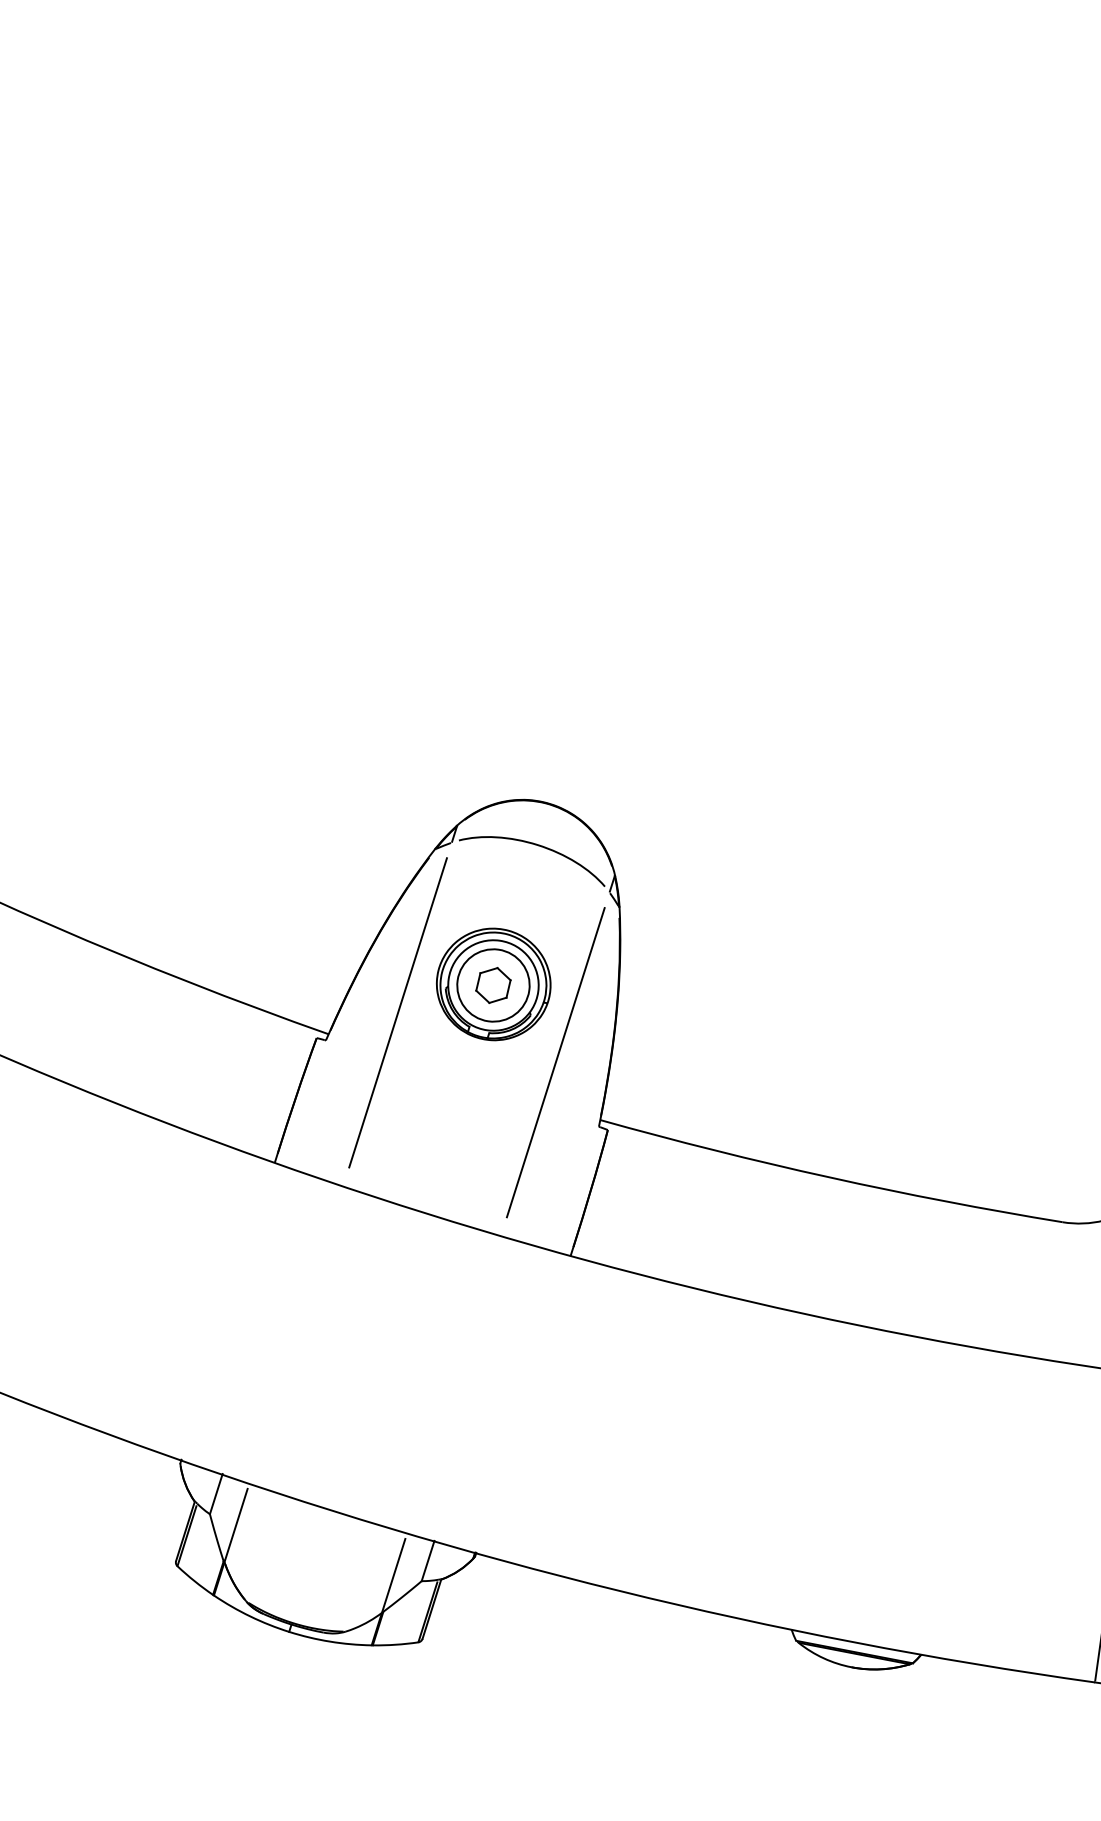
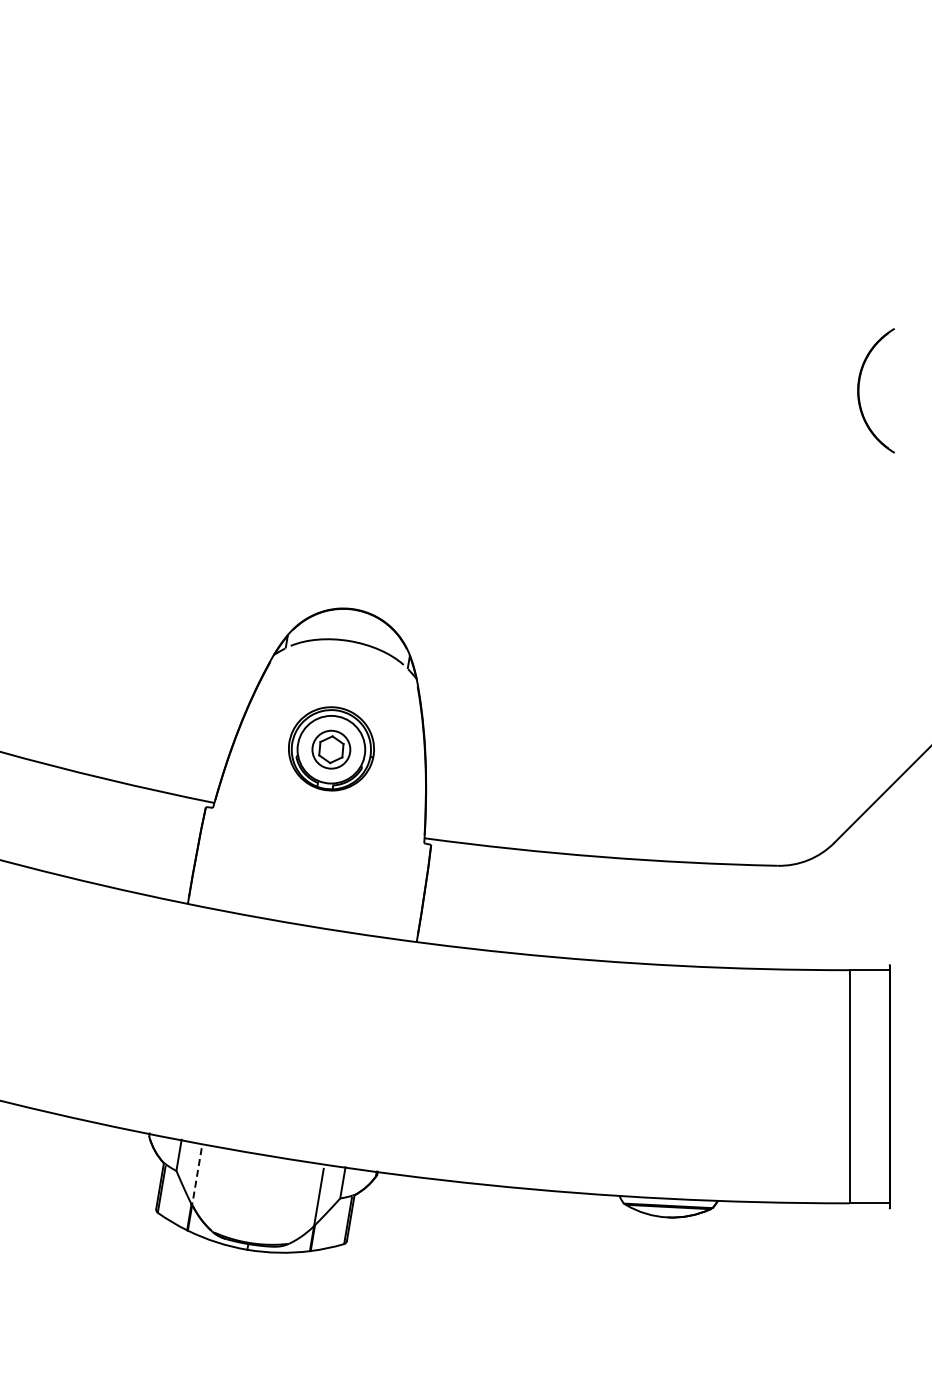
circle: (493, 985) -> (331, 749), size x0.7
line: (398, 1012) -> (263, 779), removed
line: (555, 1061) -> (385, 799), removed
line: (236, 1524) -> (197, 1175), solid -> dashed

